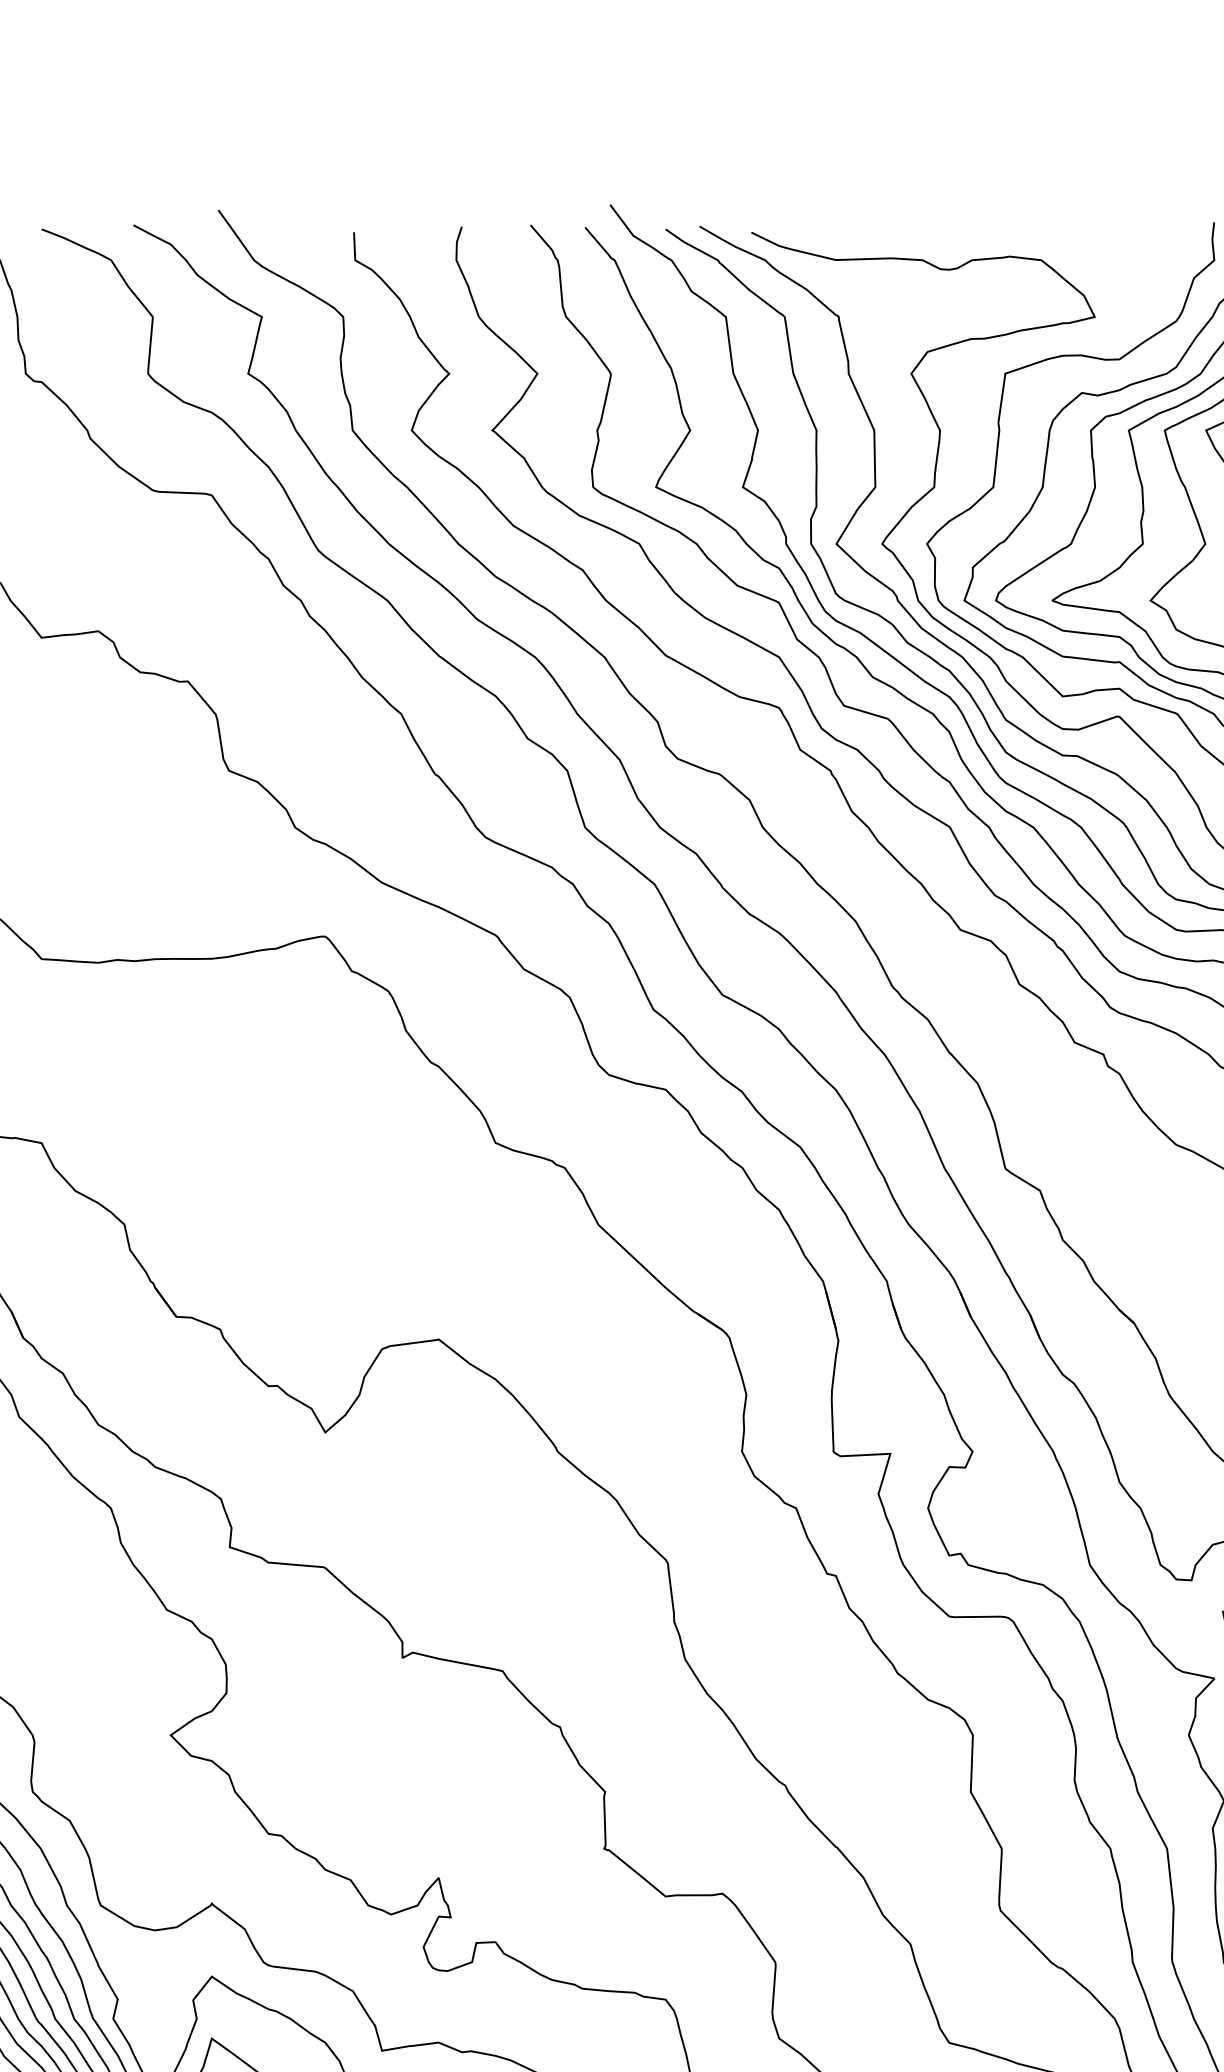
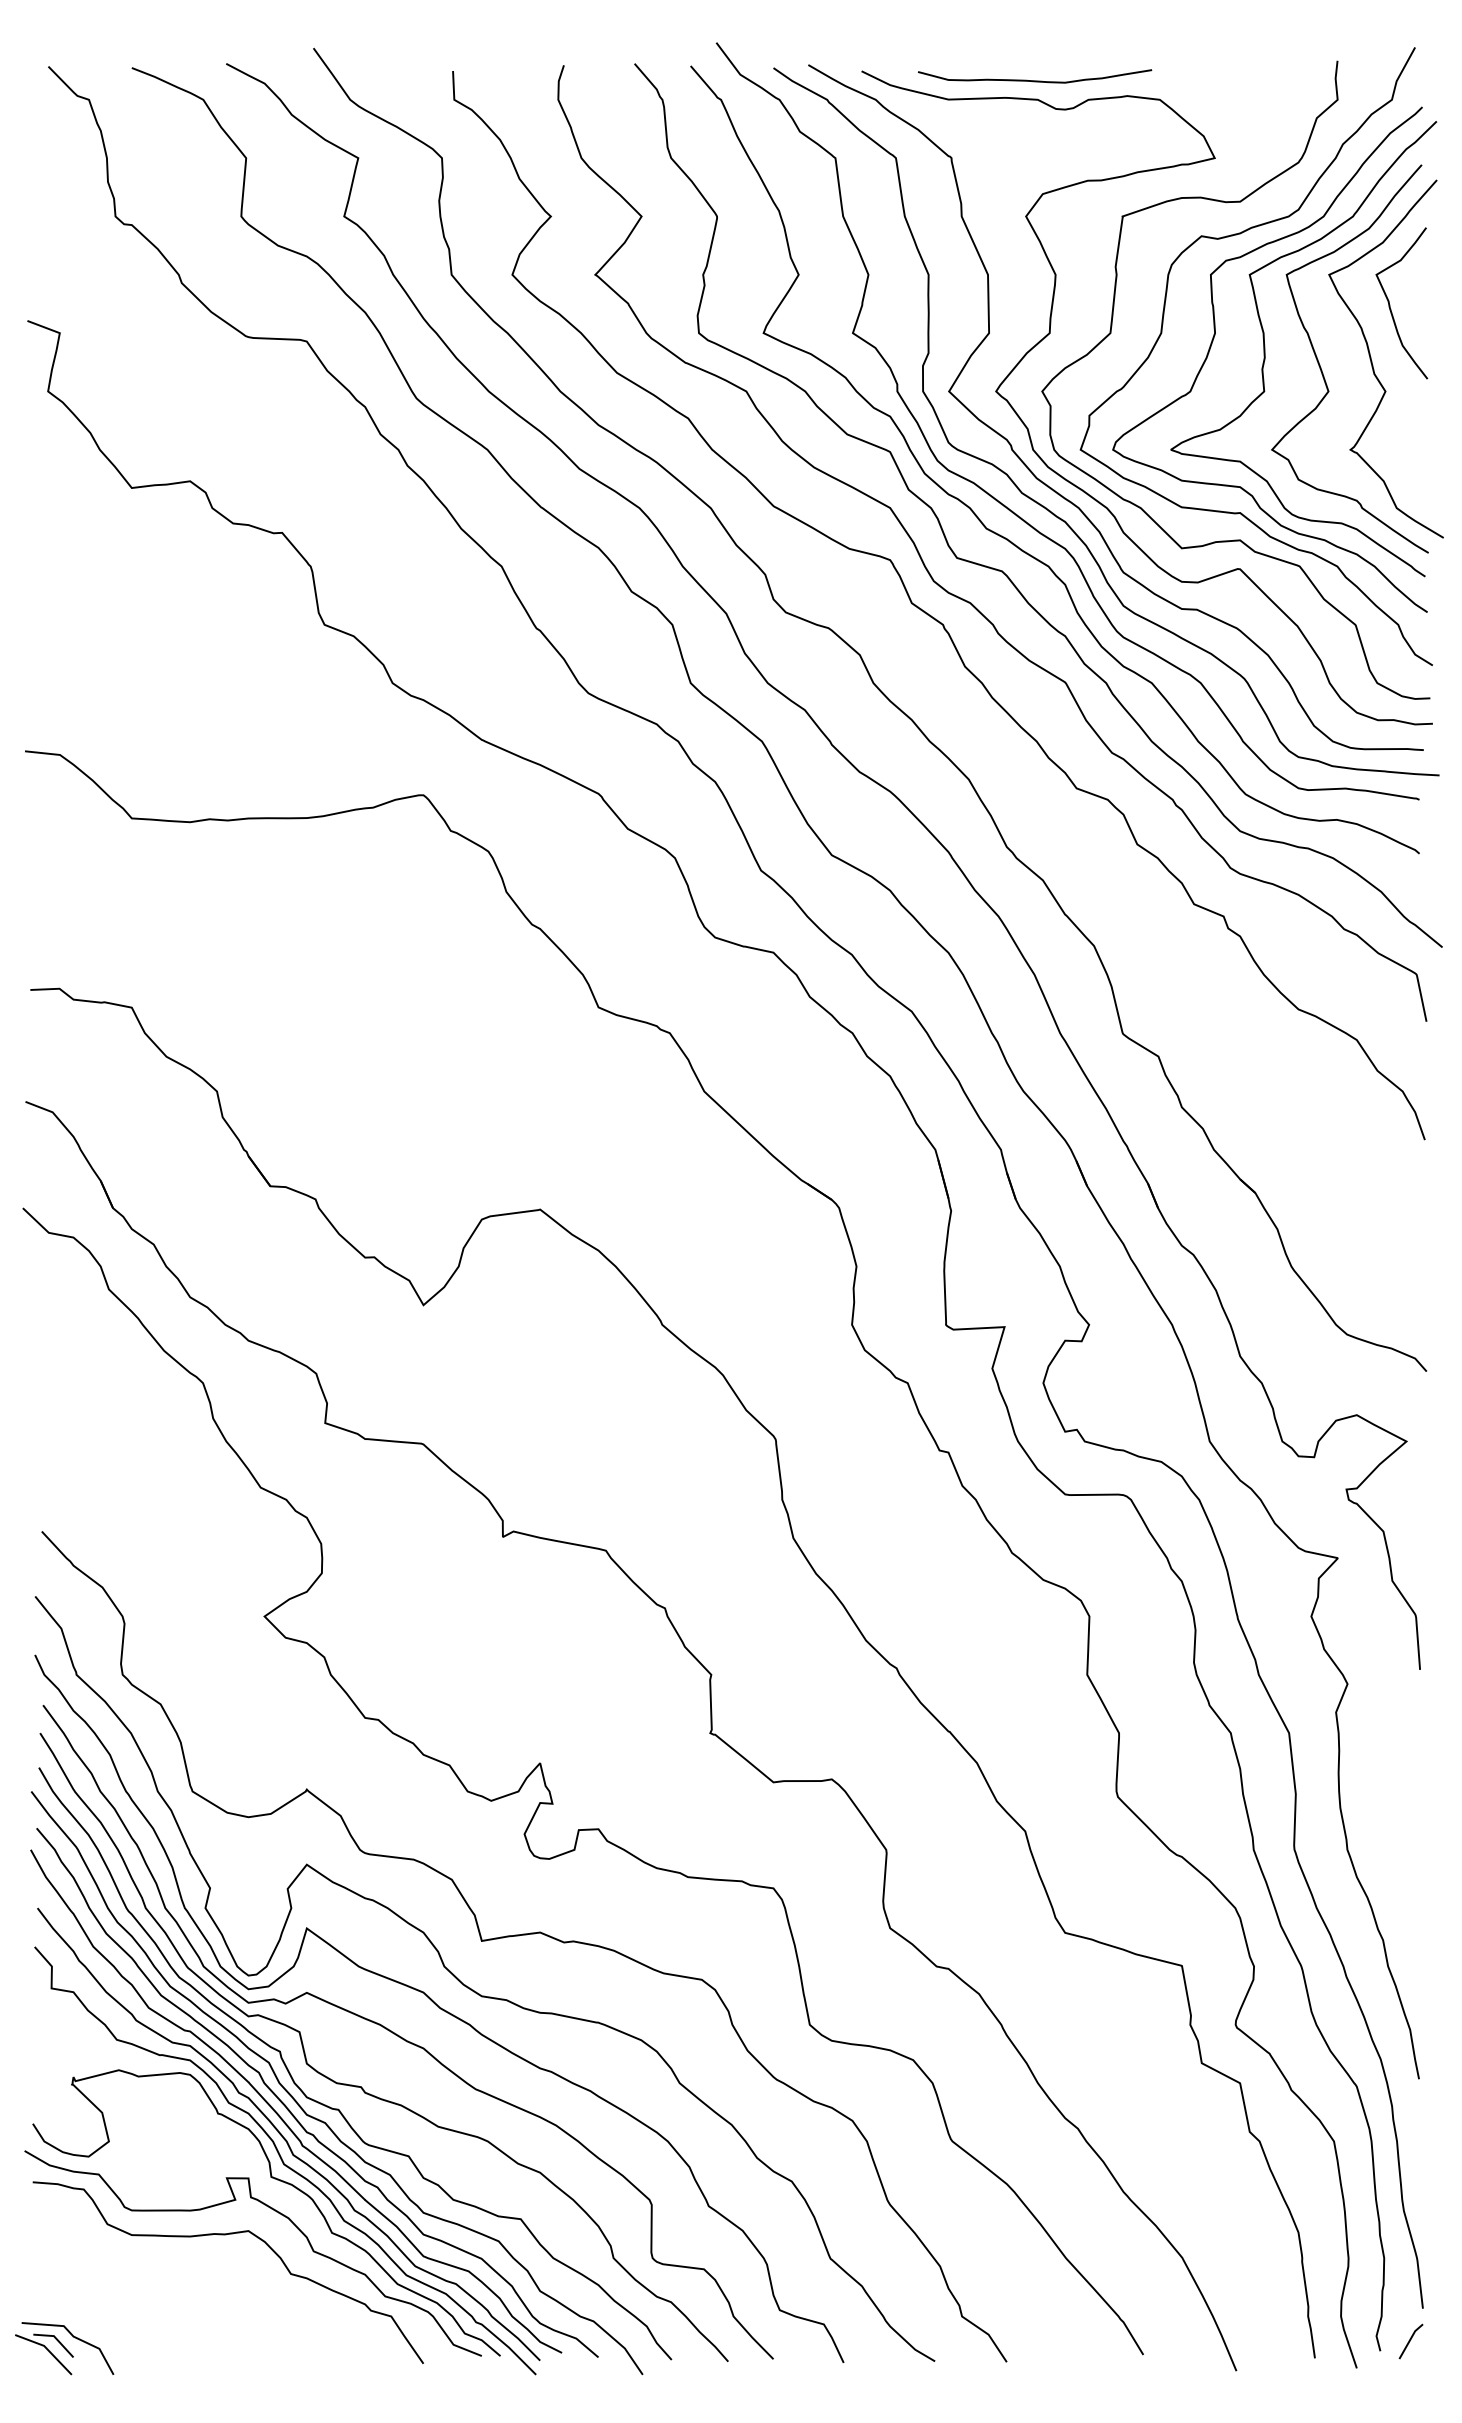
curve: (920, 241) -> (1035, 80), added

